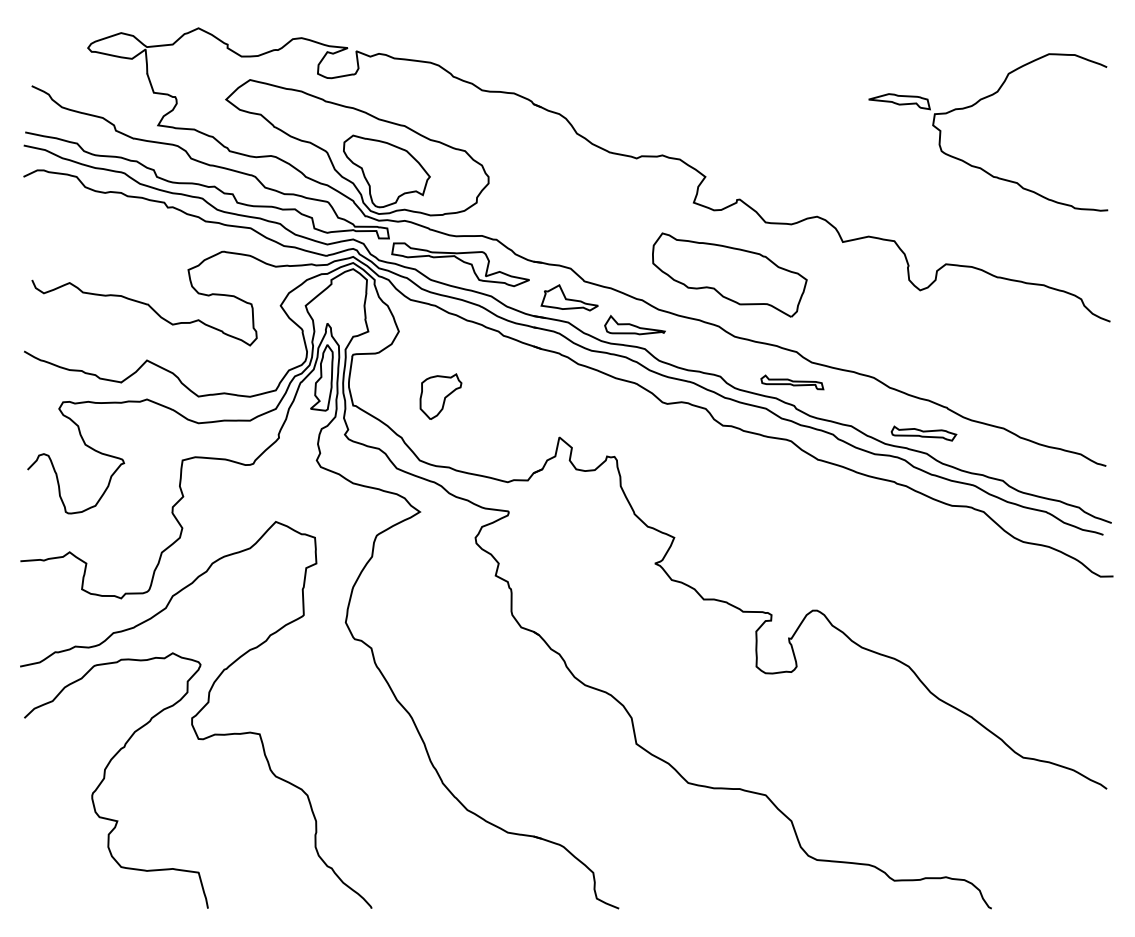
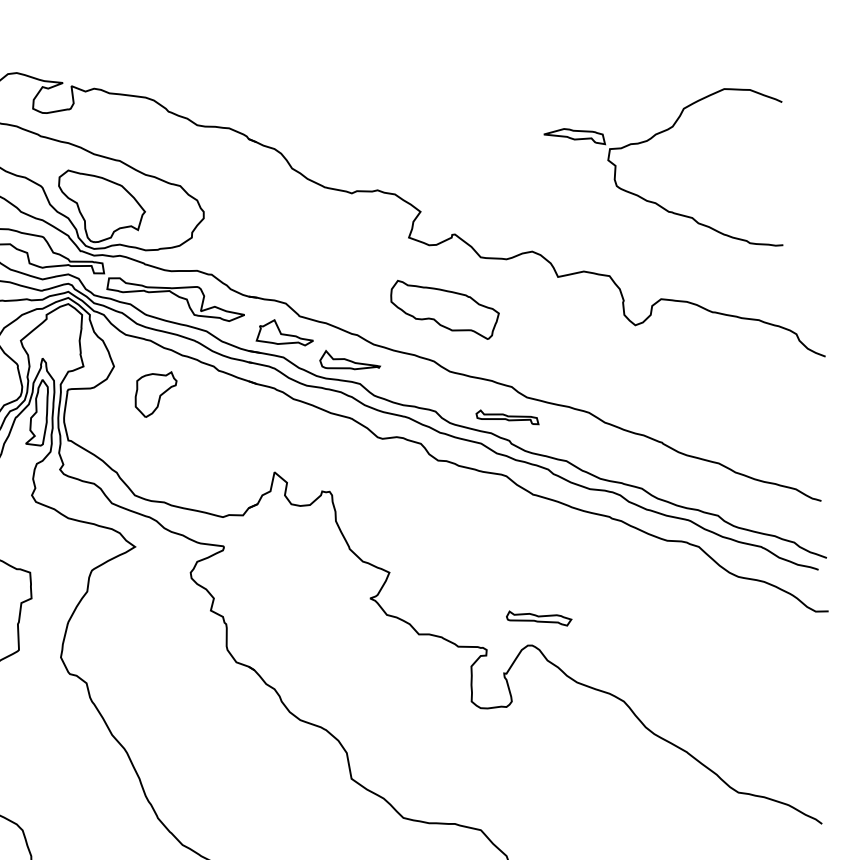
part: (973, 106) -> (648, 141), moved
part: (729, 274) -> (444, 309), size x0.7
part: (440, 396) -> (155, 394), moved
part: (923, 433) -> (538, 618), moved

